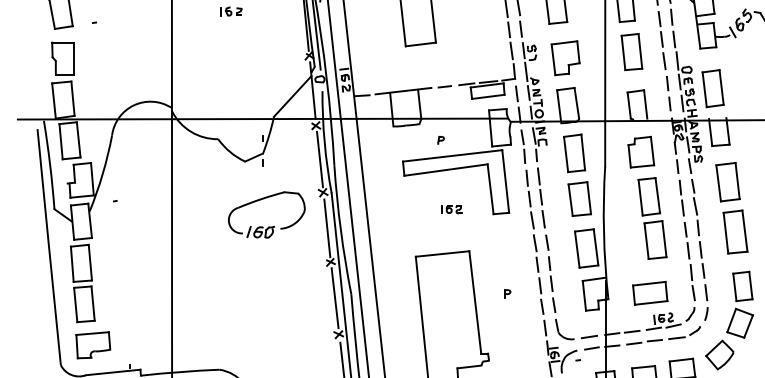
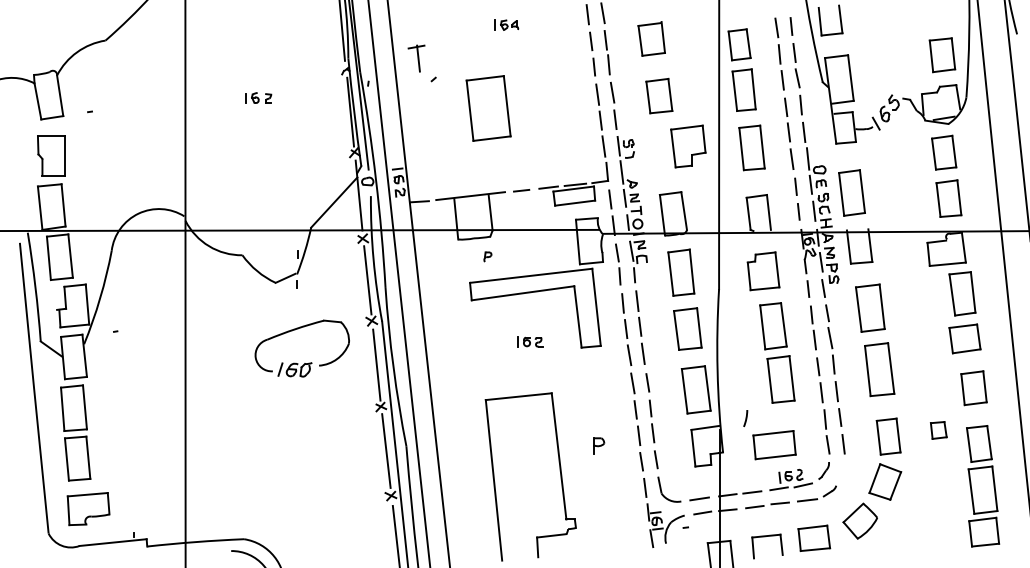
part: (565, 58) -> (688, 146), moved
part: (440, 140) -> (487, 256), moved
part: (508, 293) -> (599, 445), size x1.6
line: (706, 313) -> (745, 418), moved

